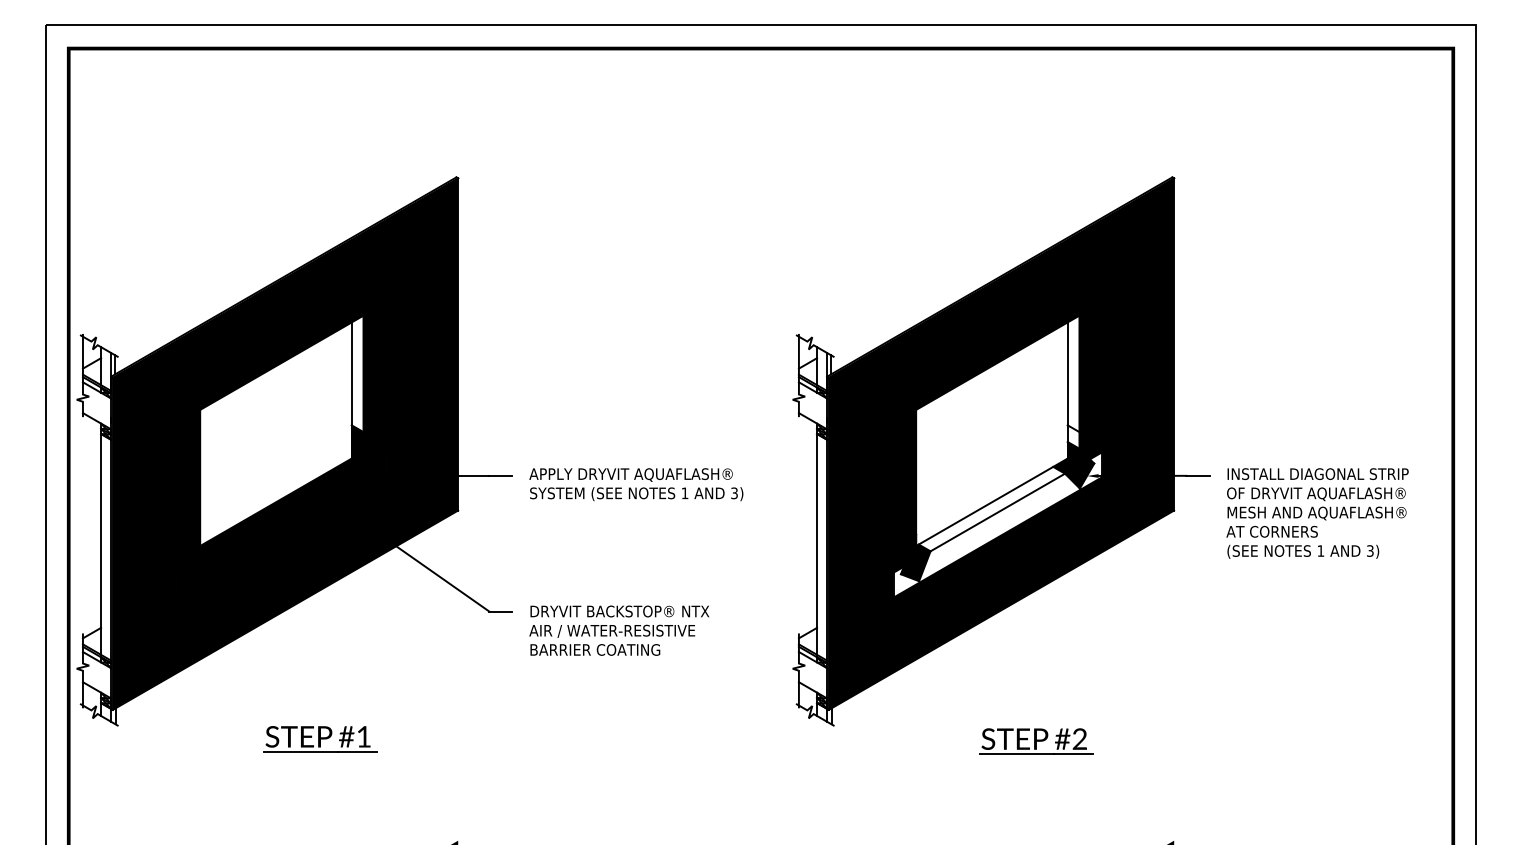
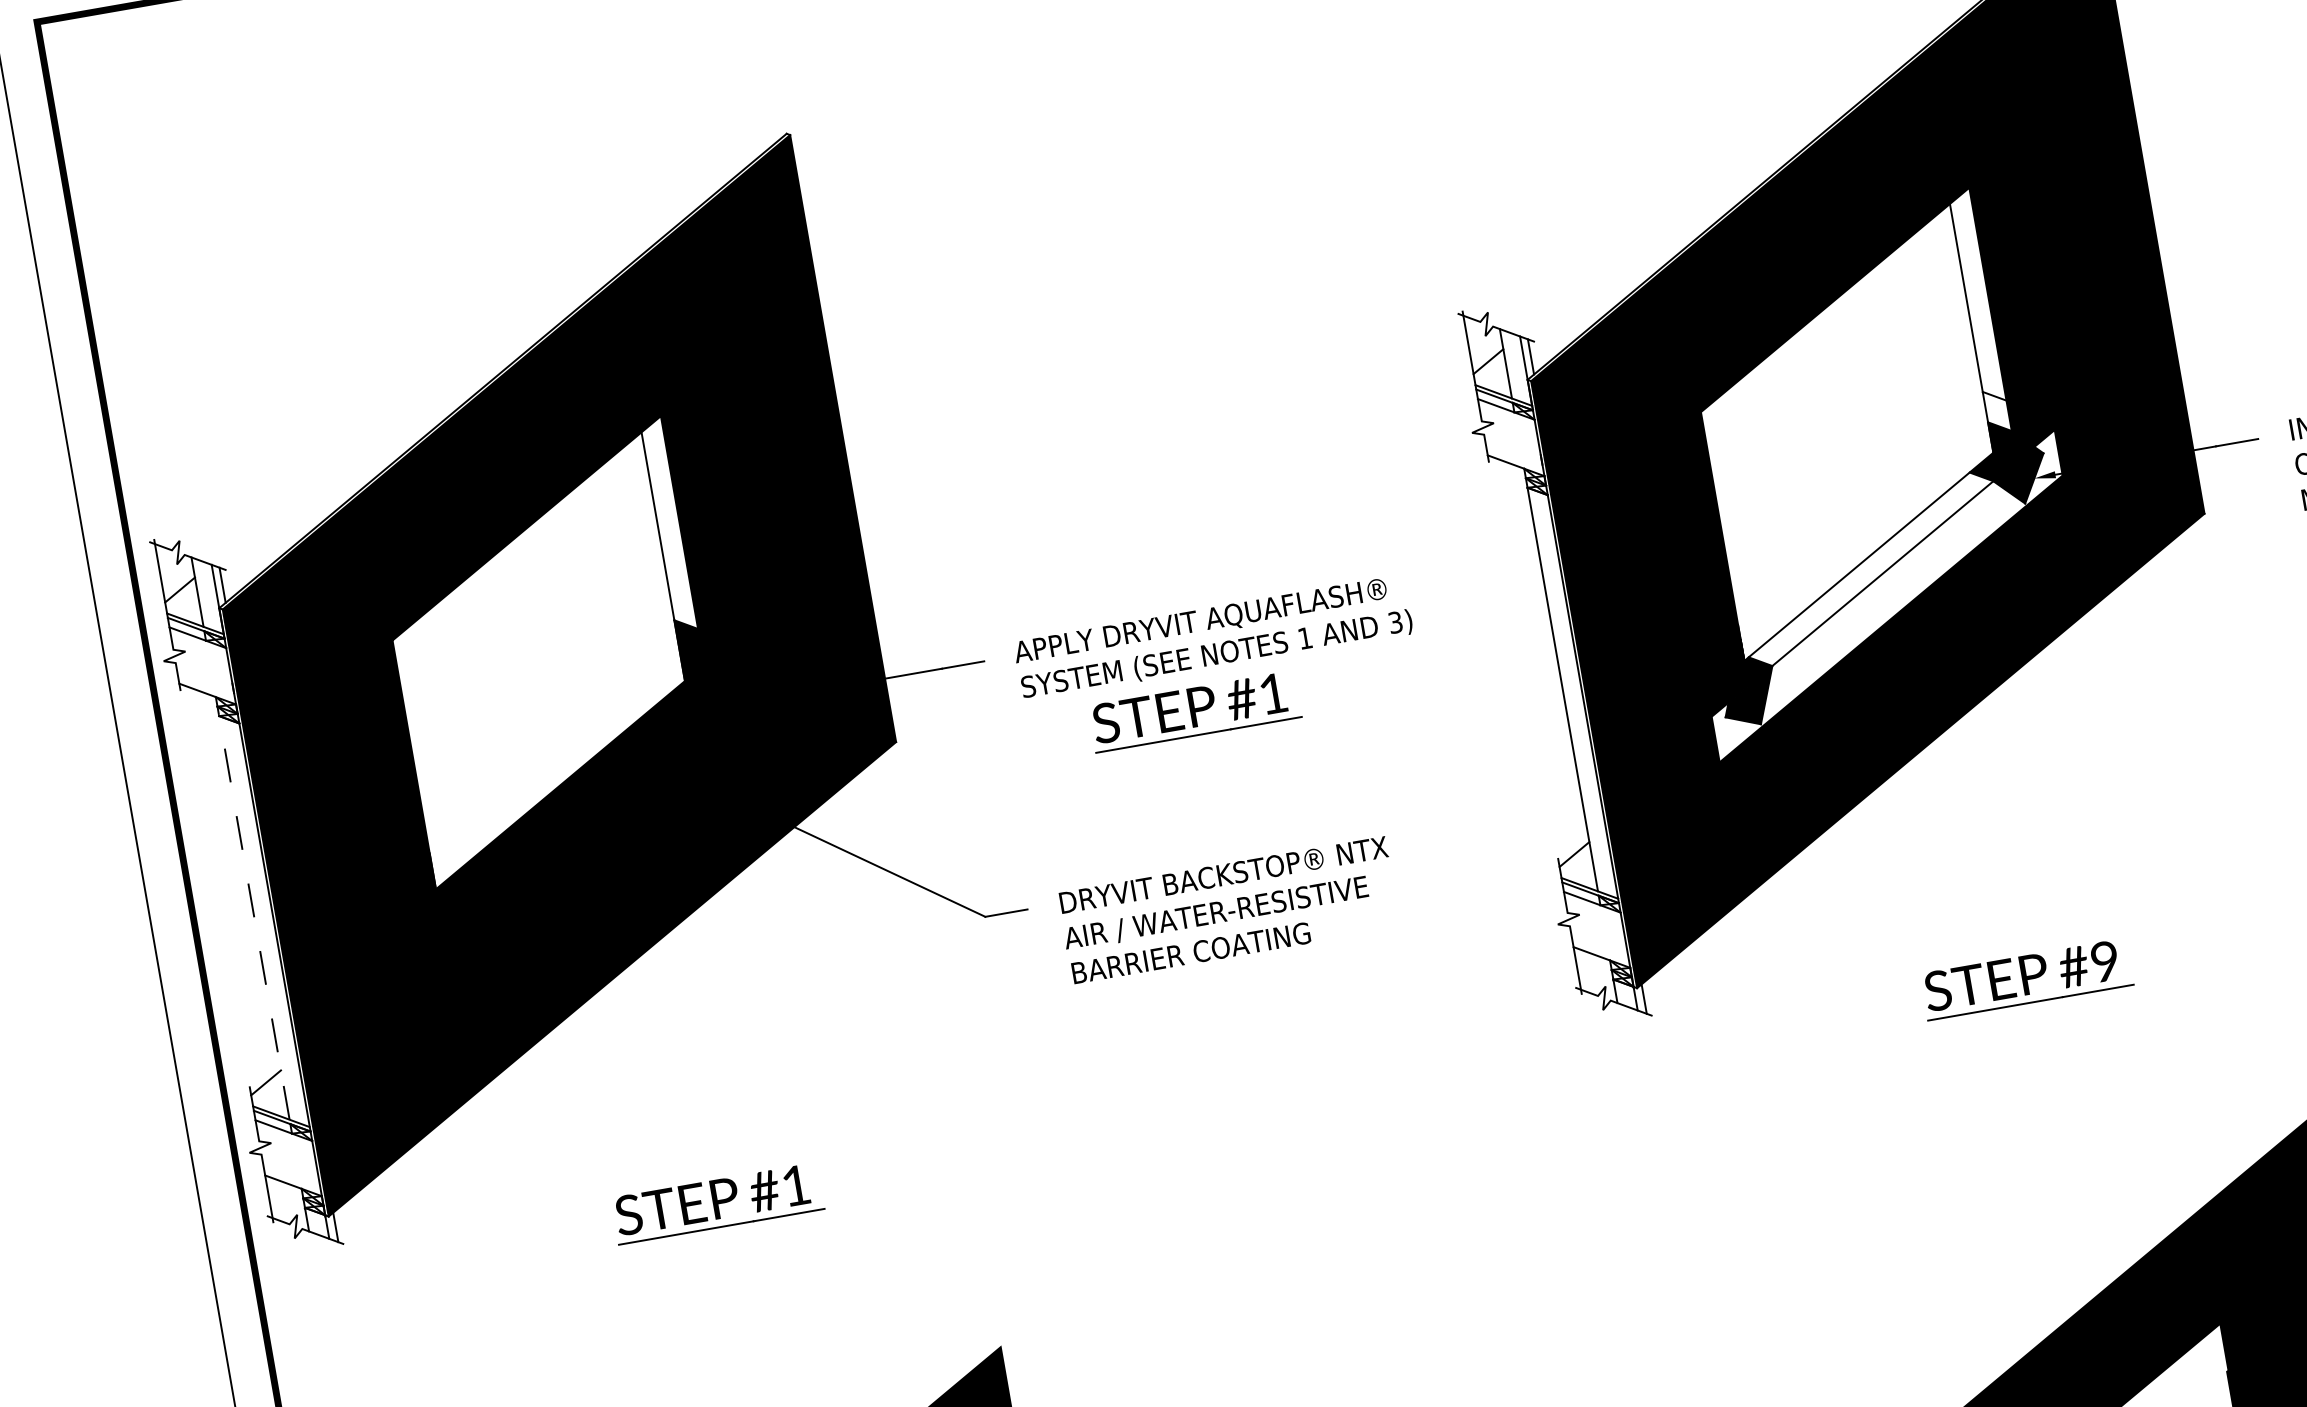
part: (619, 522) -> (1194, 712), added
line: (101, 539) -> (253, 908), solid -> dashed
text: (1079, 739) -> (2104, 962), #2 -> #9

